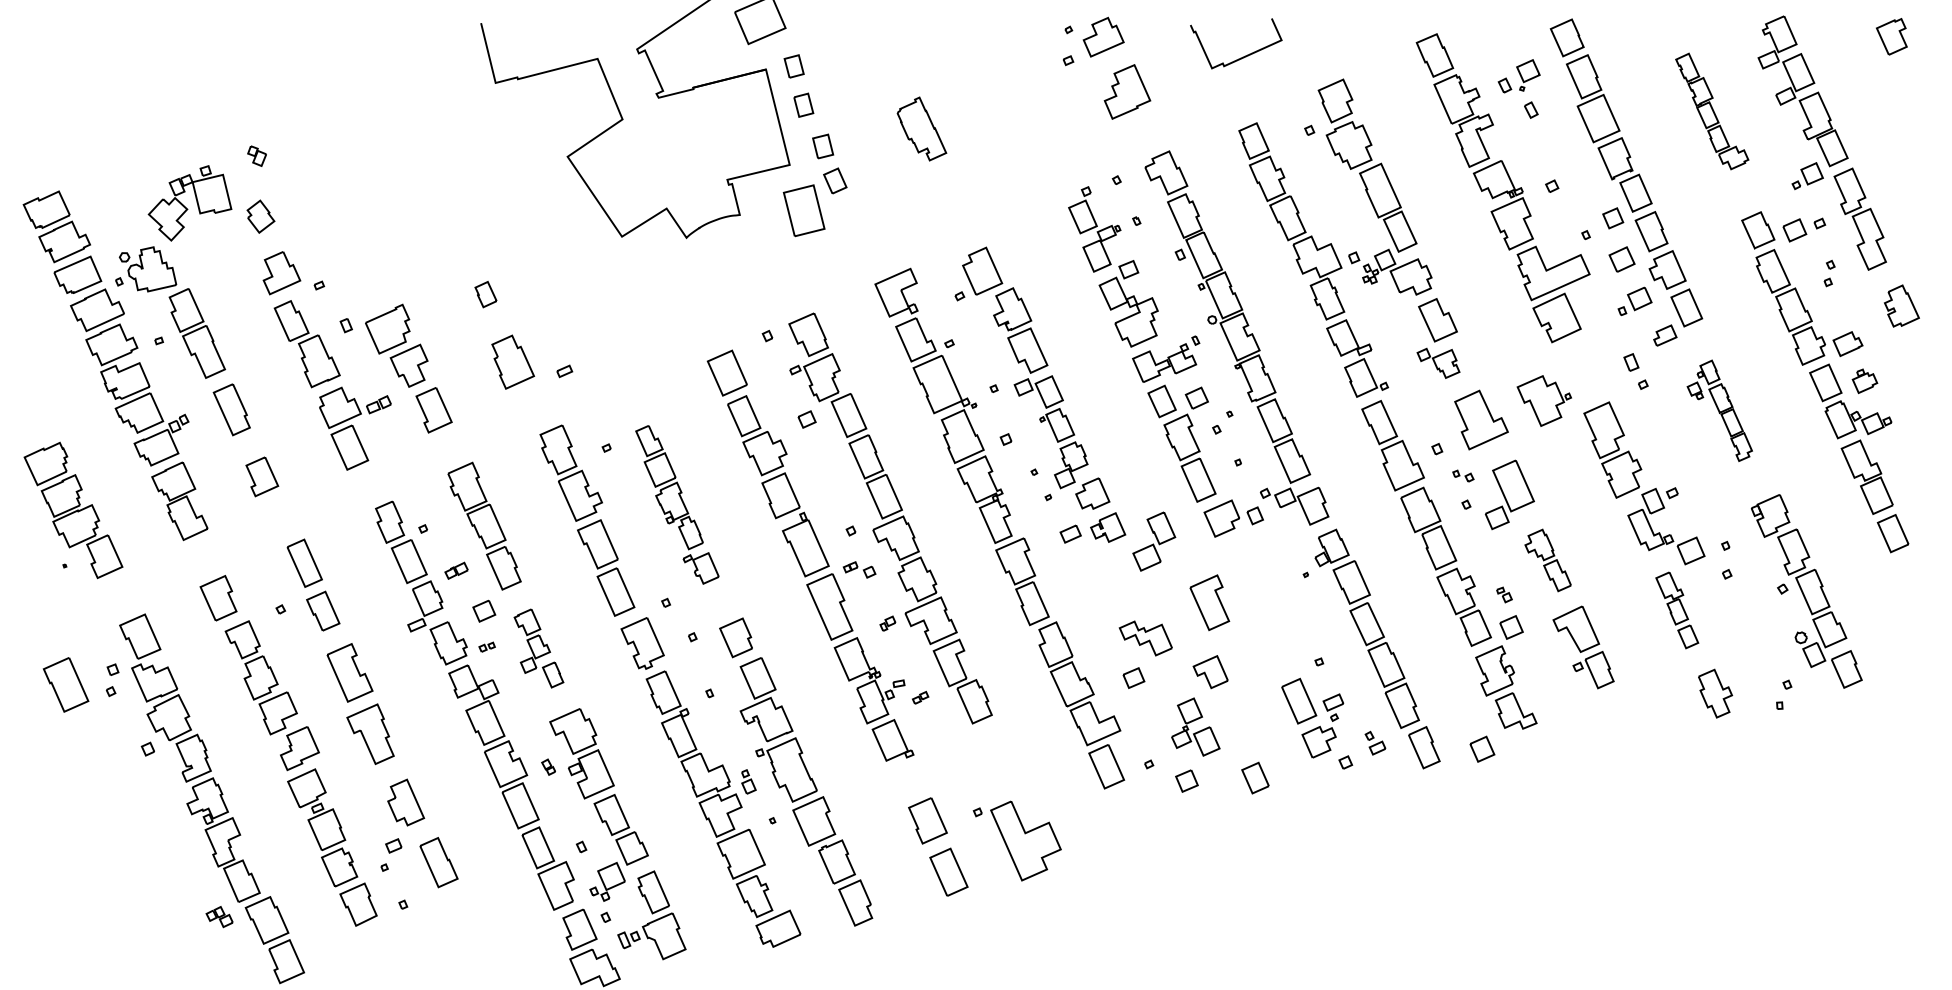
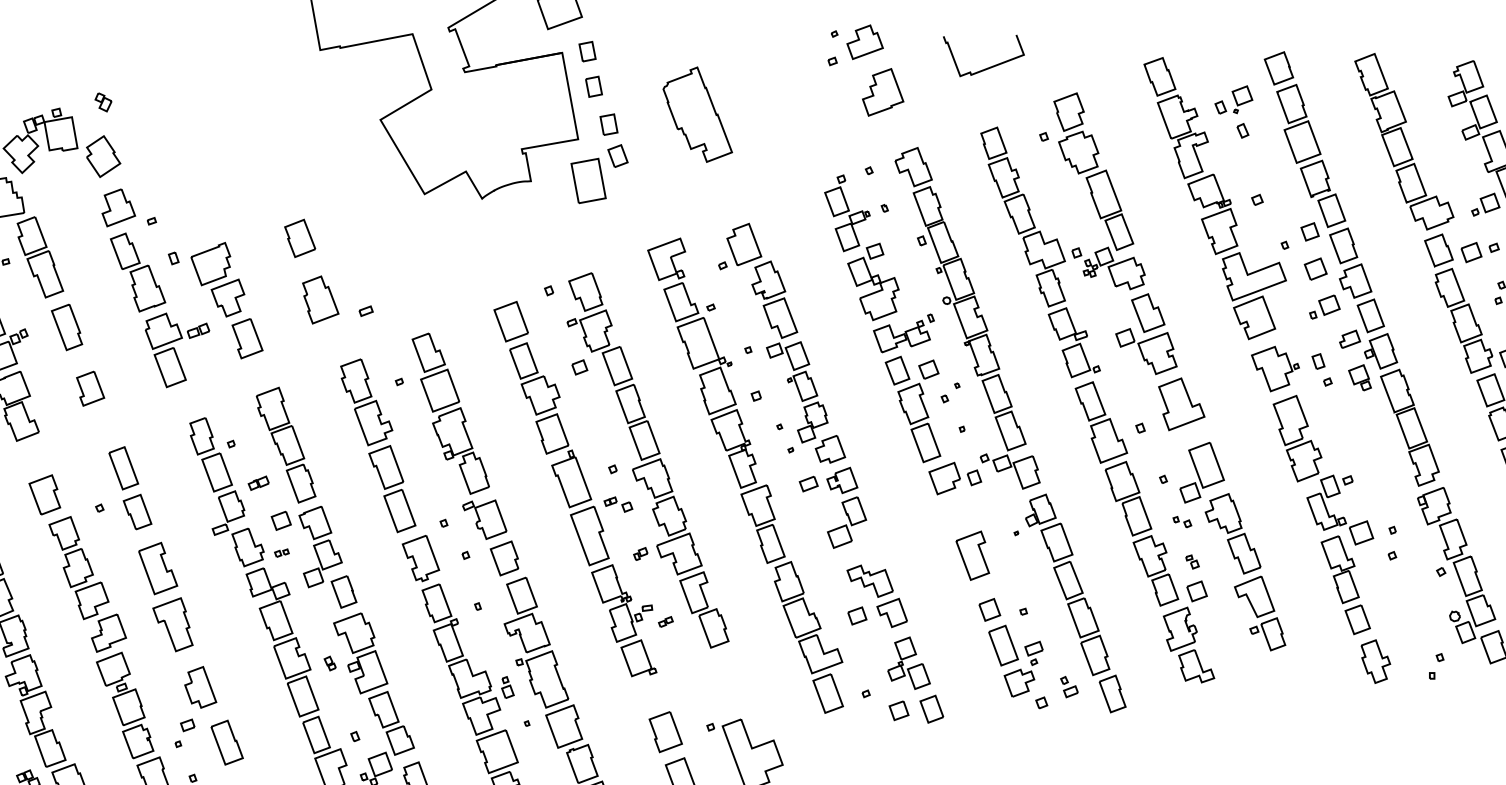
part: (1712, 111) -> (1404, 141), size x1.67
part: (921, 128) -> (697, 113), size x1.67
part: (260, 216) -> (103, 156), size x1.43
part: (485, 294) -> (299, 238), size x1.67
part: (1438, 363) -> (1146, 351), size x1.67
part: (1543, 400) -> (1274, 368), moved
part: (1719, 410) -> (1394, 409), size x1.67
part: (1463, 475) -> (1182, 521), moved
part: (677, 504) -> (459, 436), size x1.43
part: (1154, 541) -> (847, 522), moved
part: (1547, 560) -> (1232, 533), size x1.43
part: (1209, 602) -> (972, 555), moved
part: (1677, 610) -> (1346, 585), size x1.43
part: (538, 648) -> (327, 557), size x1.43
part: (1210, 672) -> (892, 613), moved
part: (1482, 748) -> (989, 609), moved
part: (1255, 777) -> (931, 708), moved

